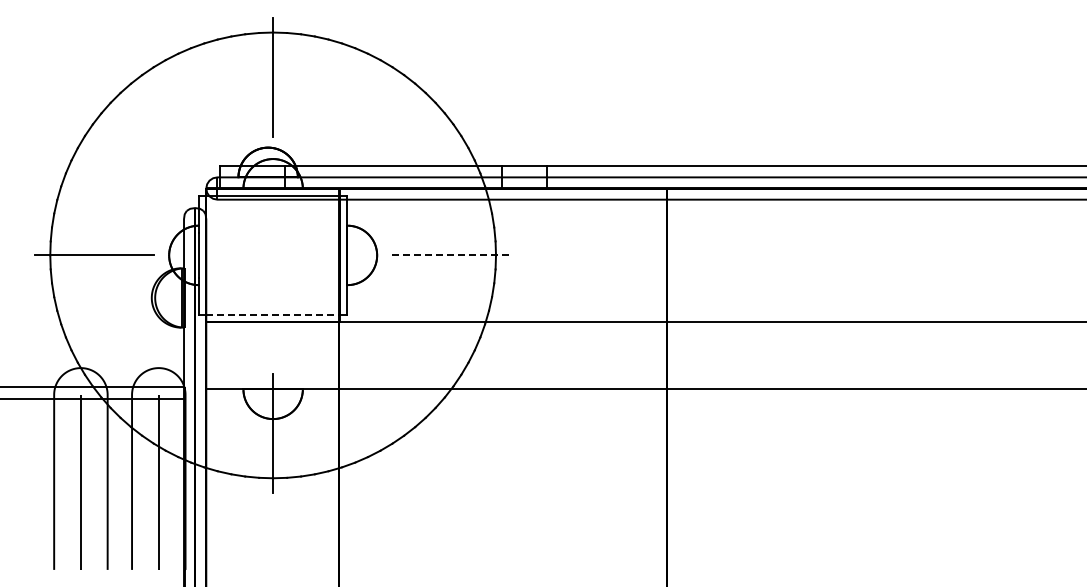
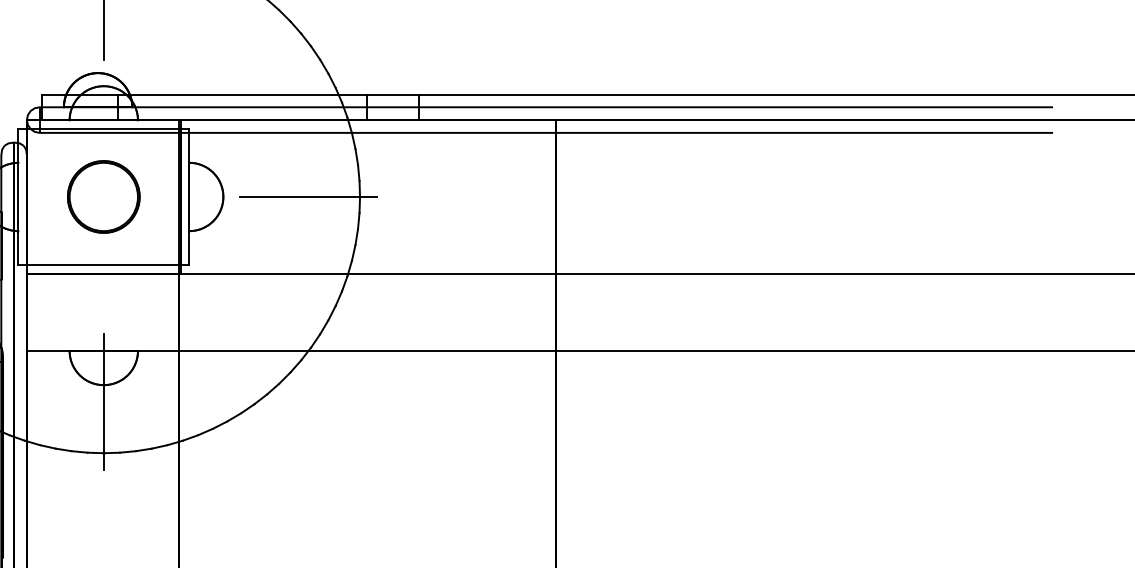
part: (273, 255) -> (104, 197), added
line: (451, 255) -> (308, 197), dashed -> solid
line: (273, 314) -> (104, 264), dashed -> solid

